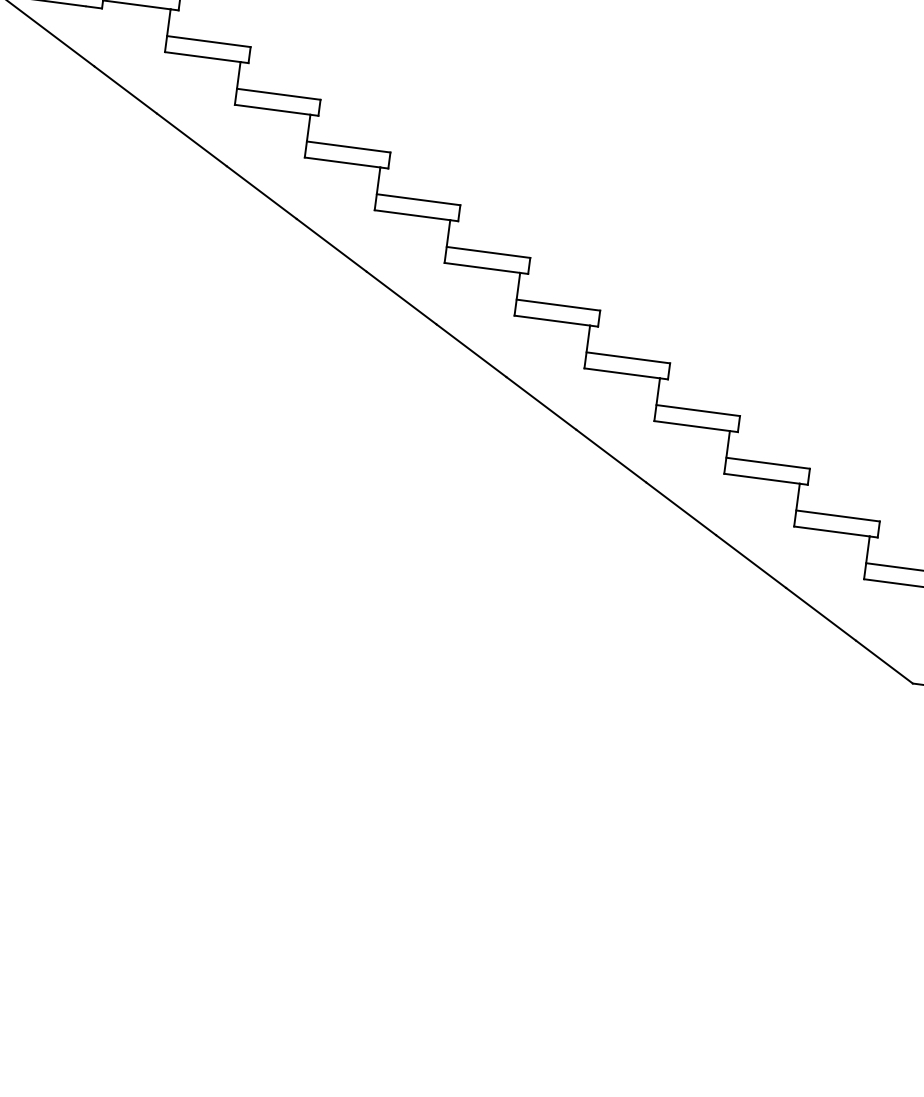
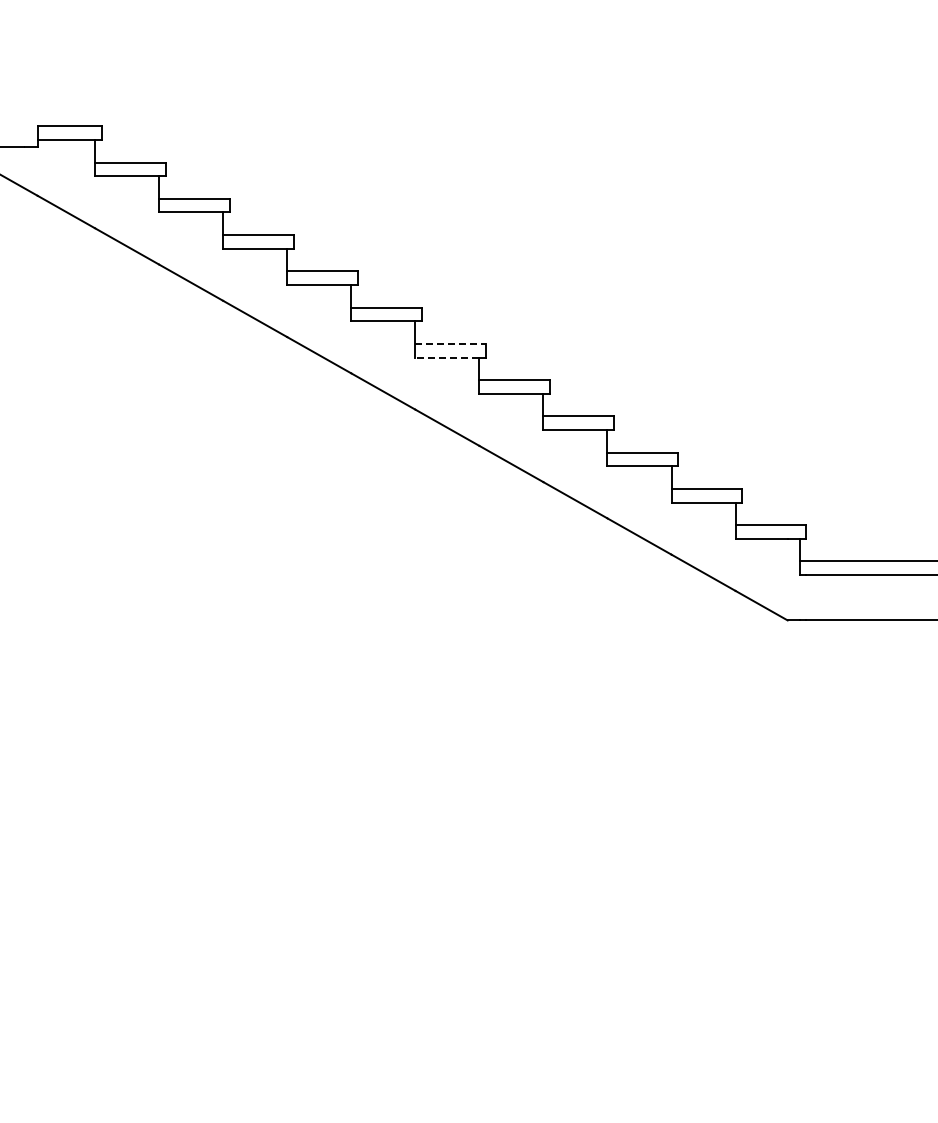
line: (559, 304) -> (451, 343), solid -> dashed
line: (551, 320) -> (446, 357), solid -> dashed

